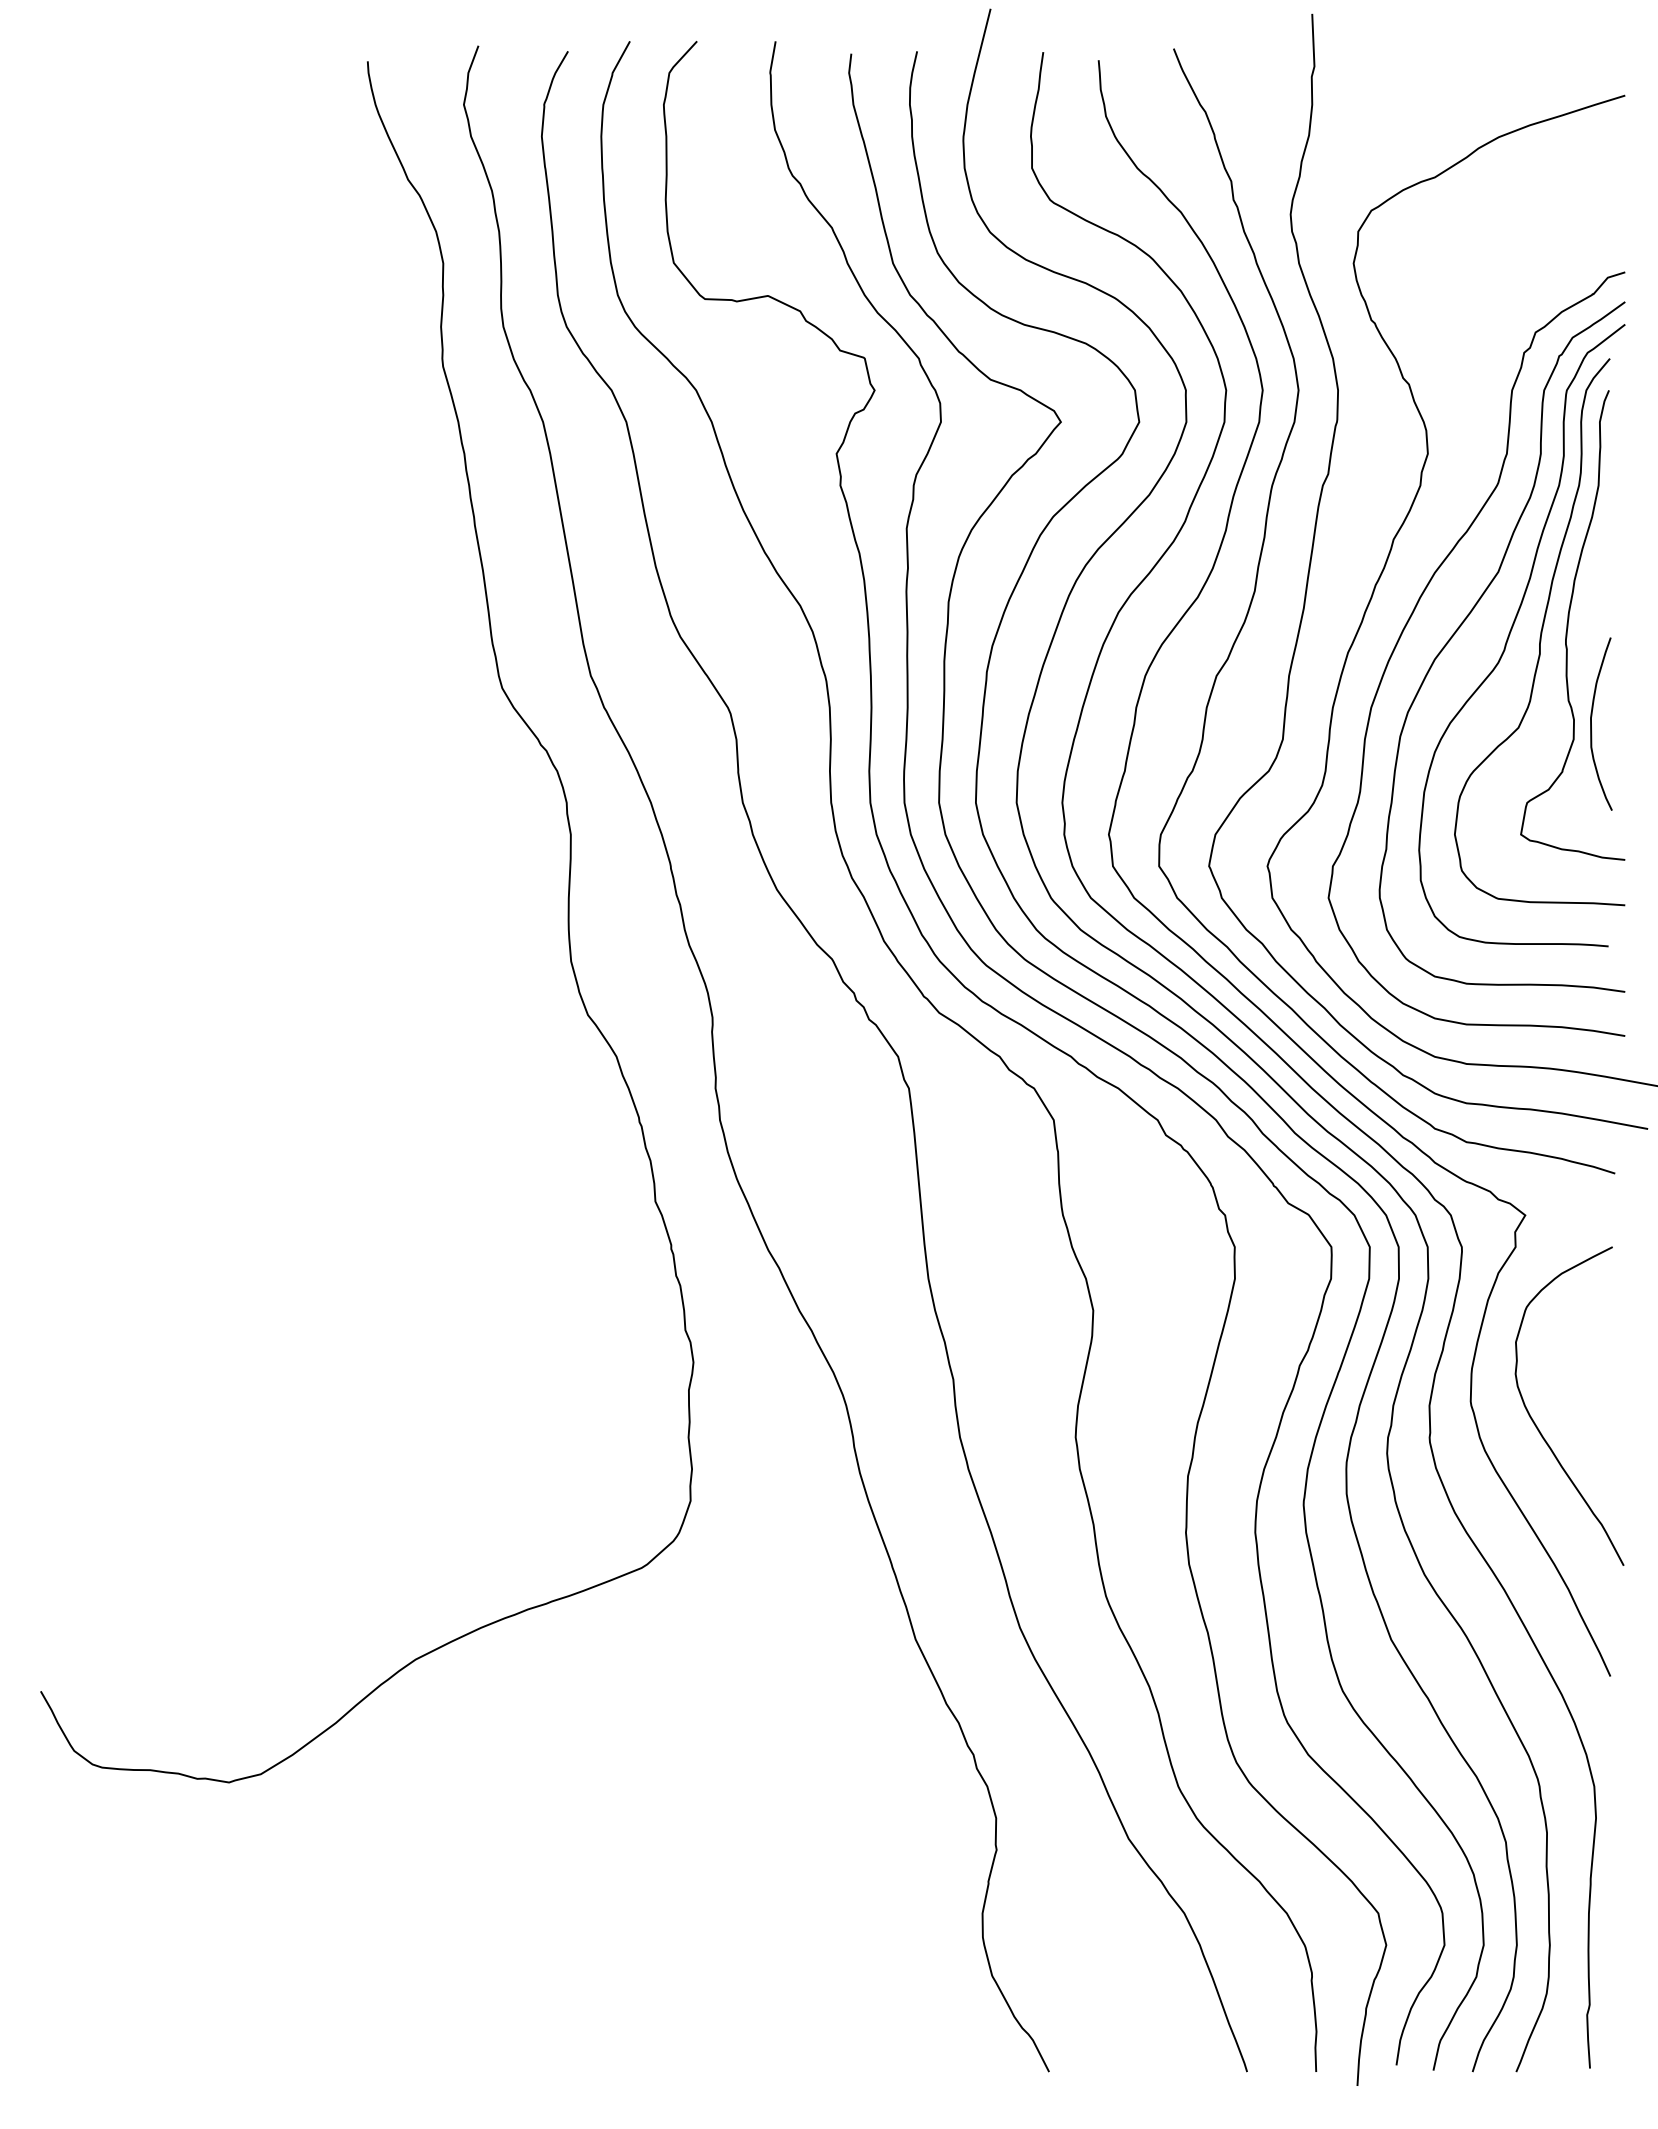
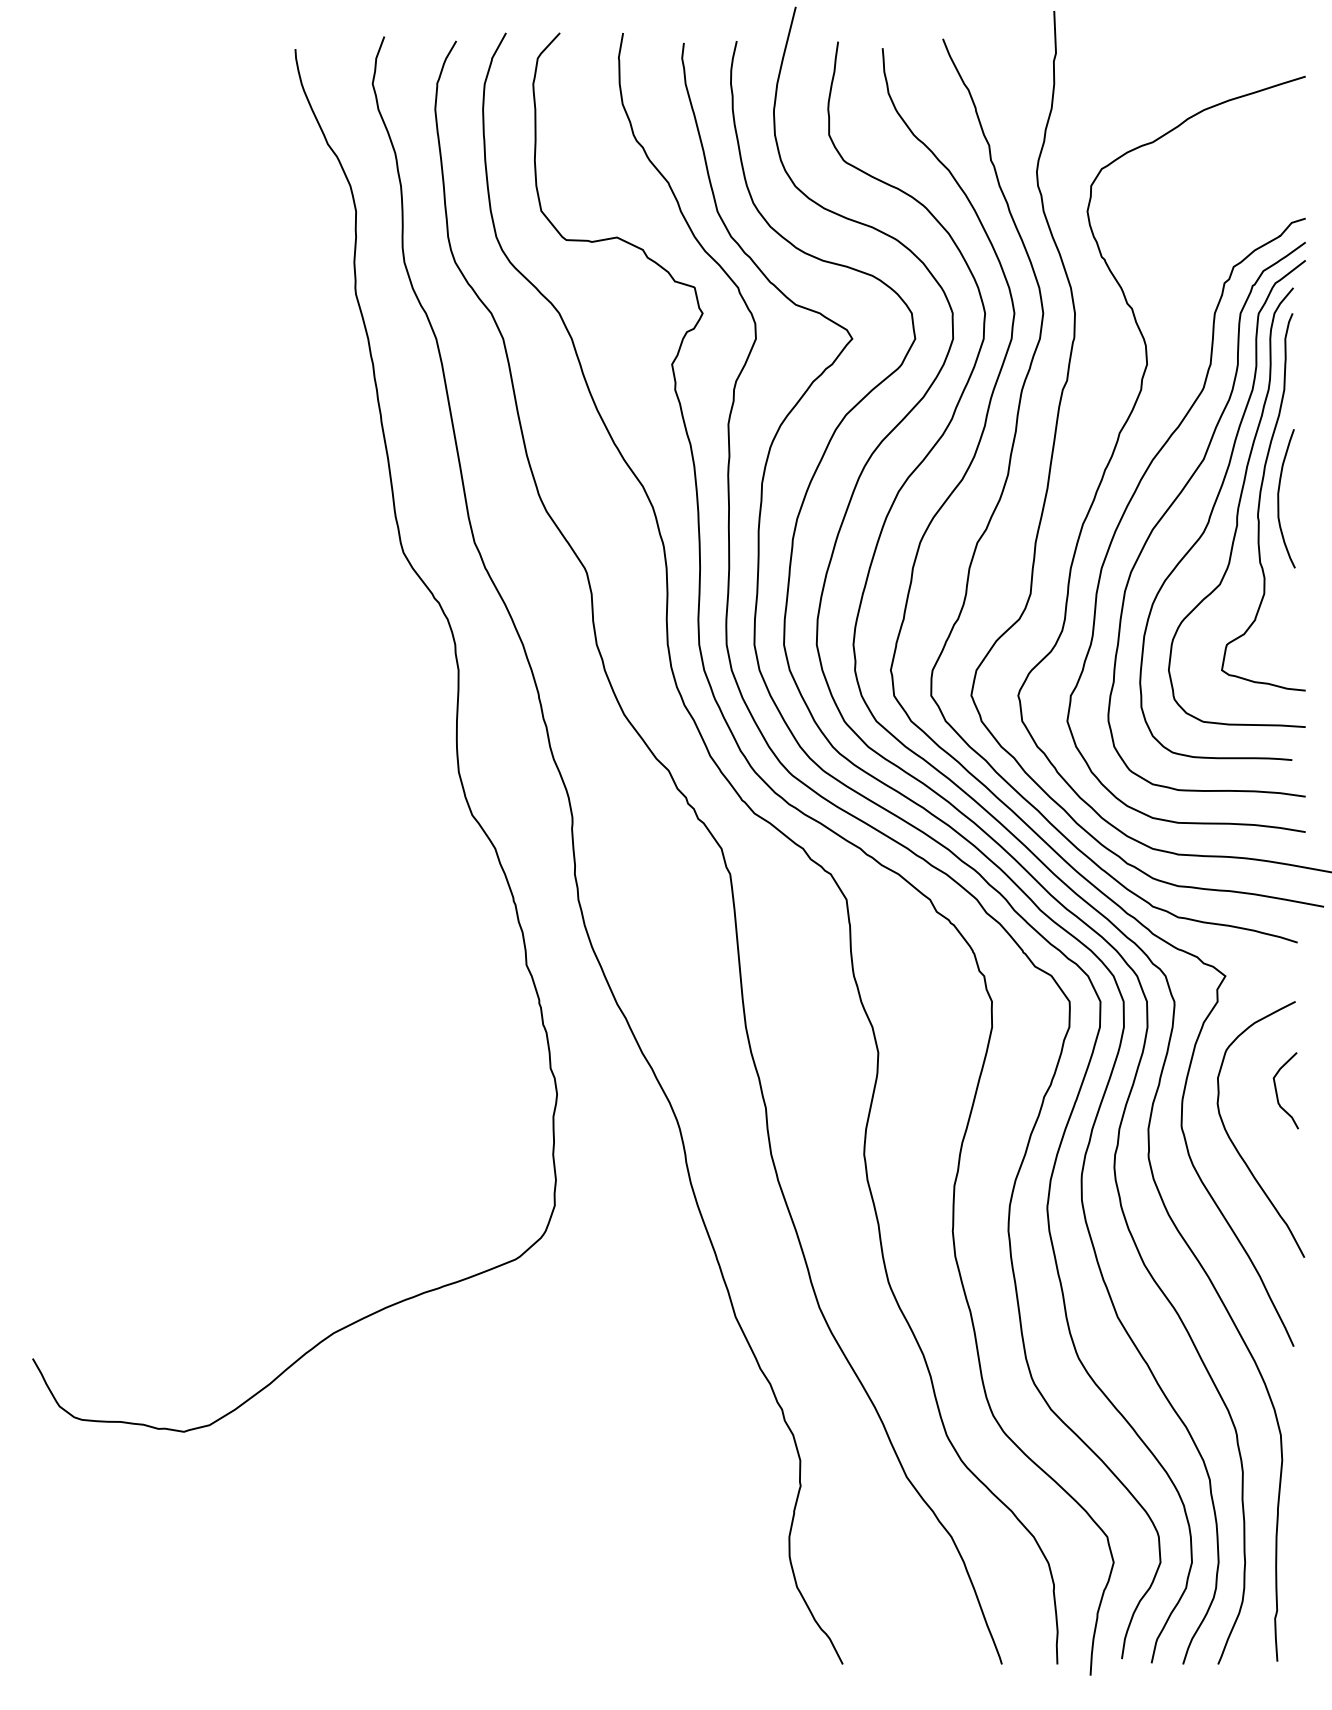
curve: (1591, 723) -> (1278, 498), moved
curve: (1589, 1357) -> (1276, 1090), added

